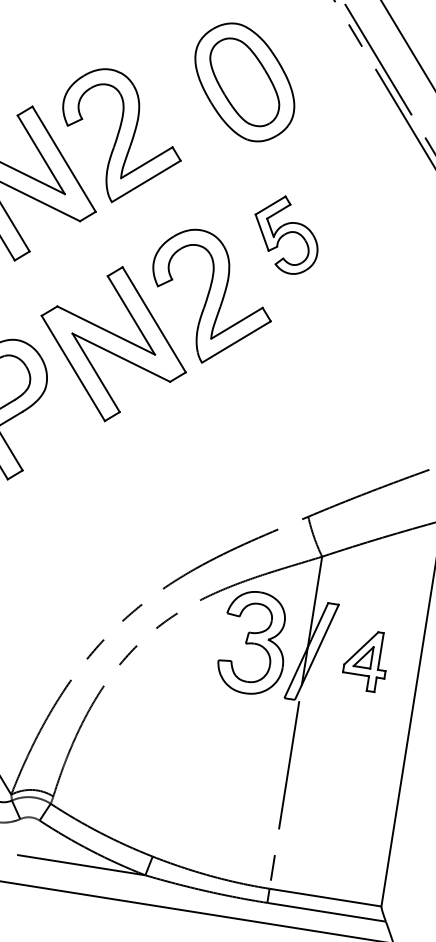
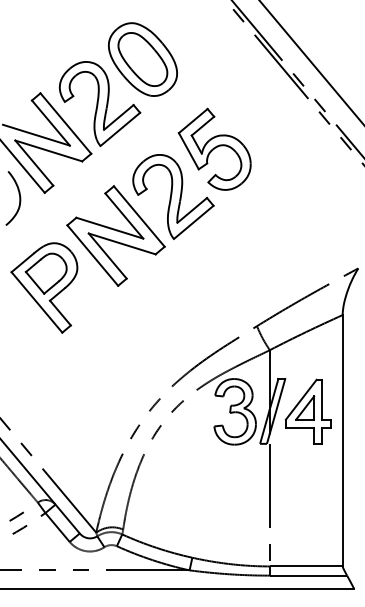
part: (244, 82) -> (142, 59), moved
part: (286, 233) -> (214, 148), size x1.67
part: (365, 660) -> (307, 411), size x1.67

